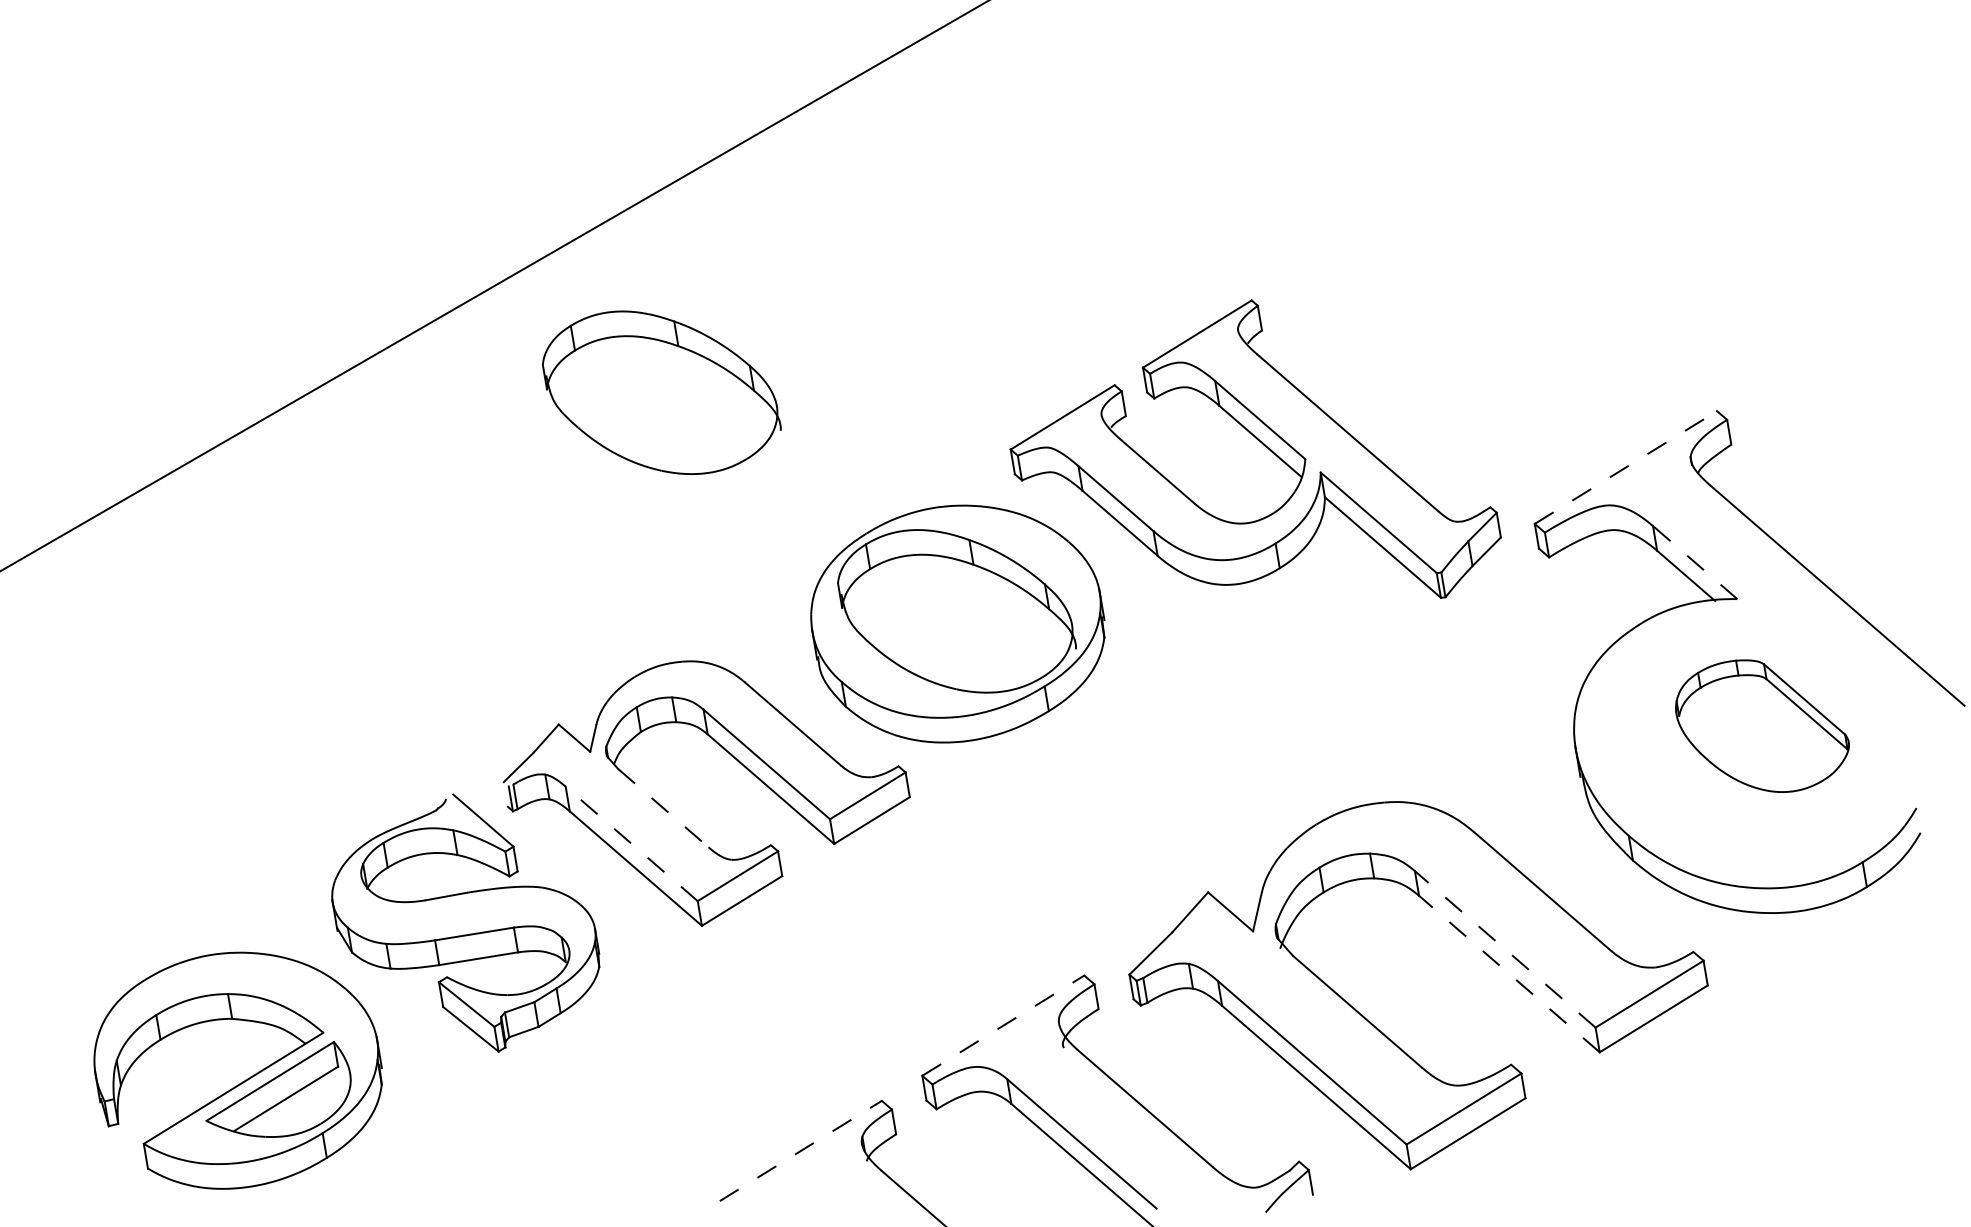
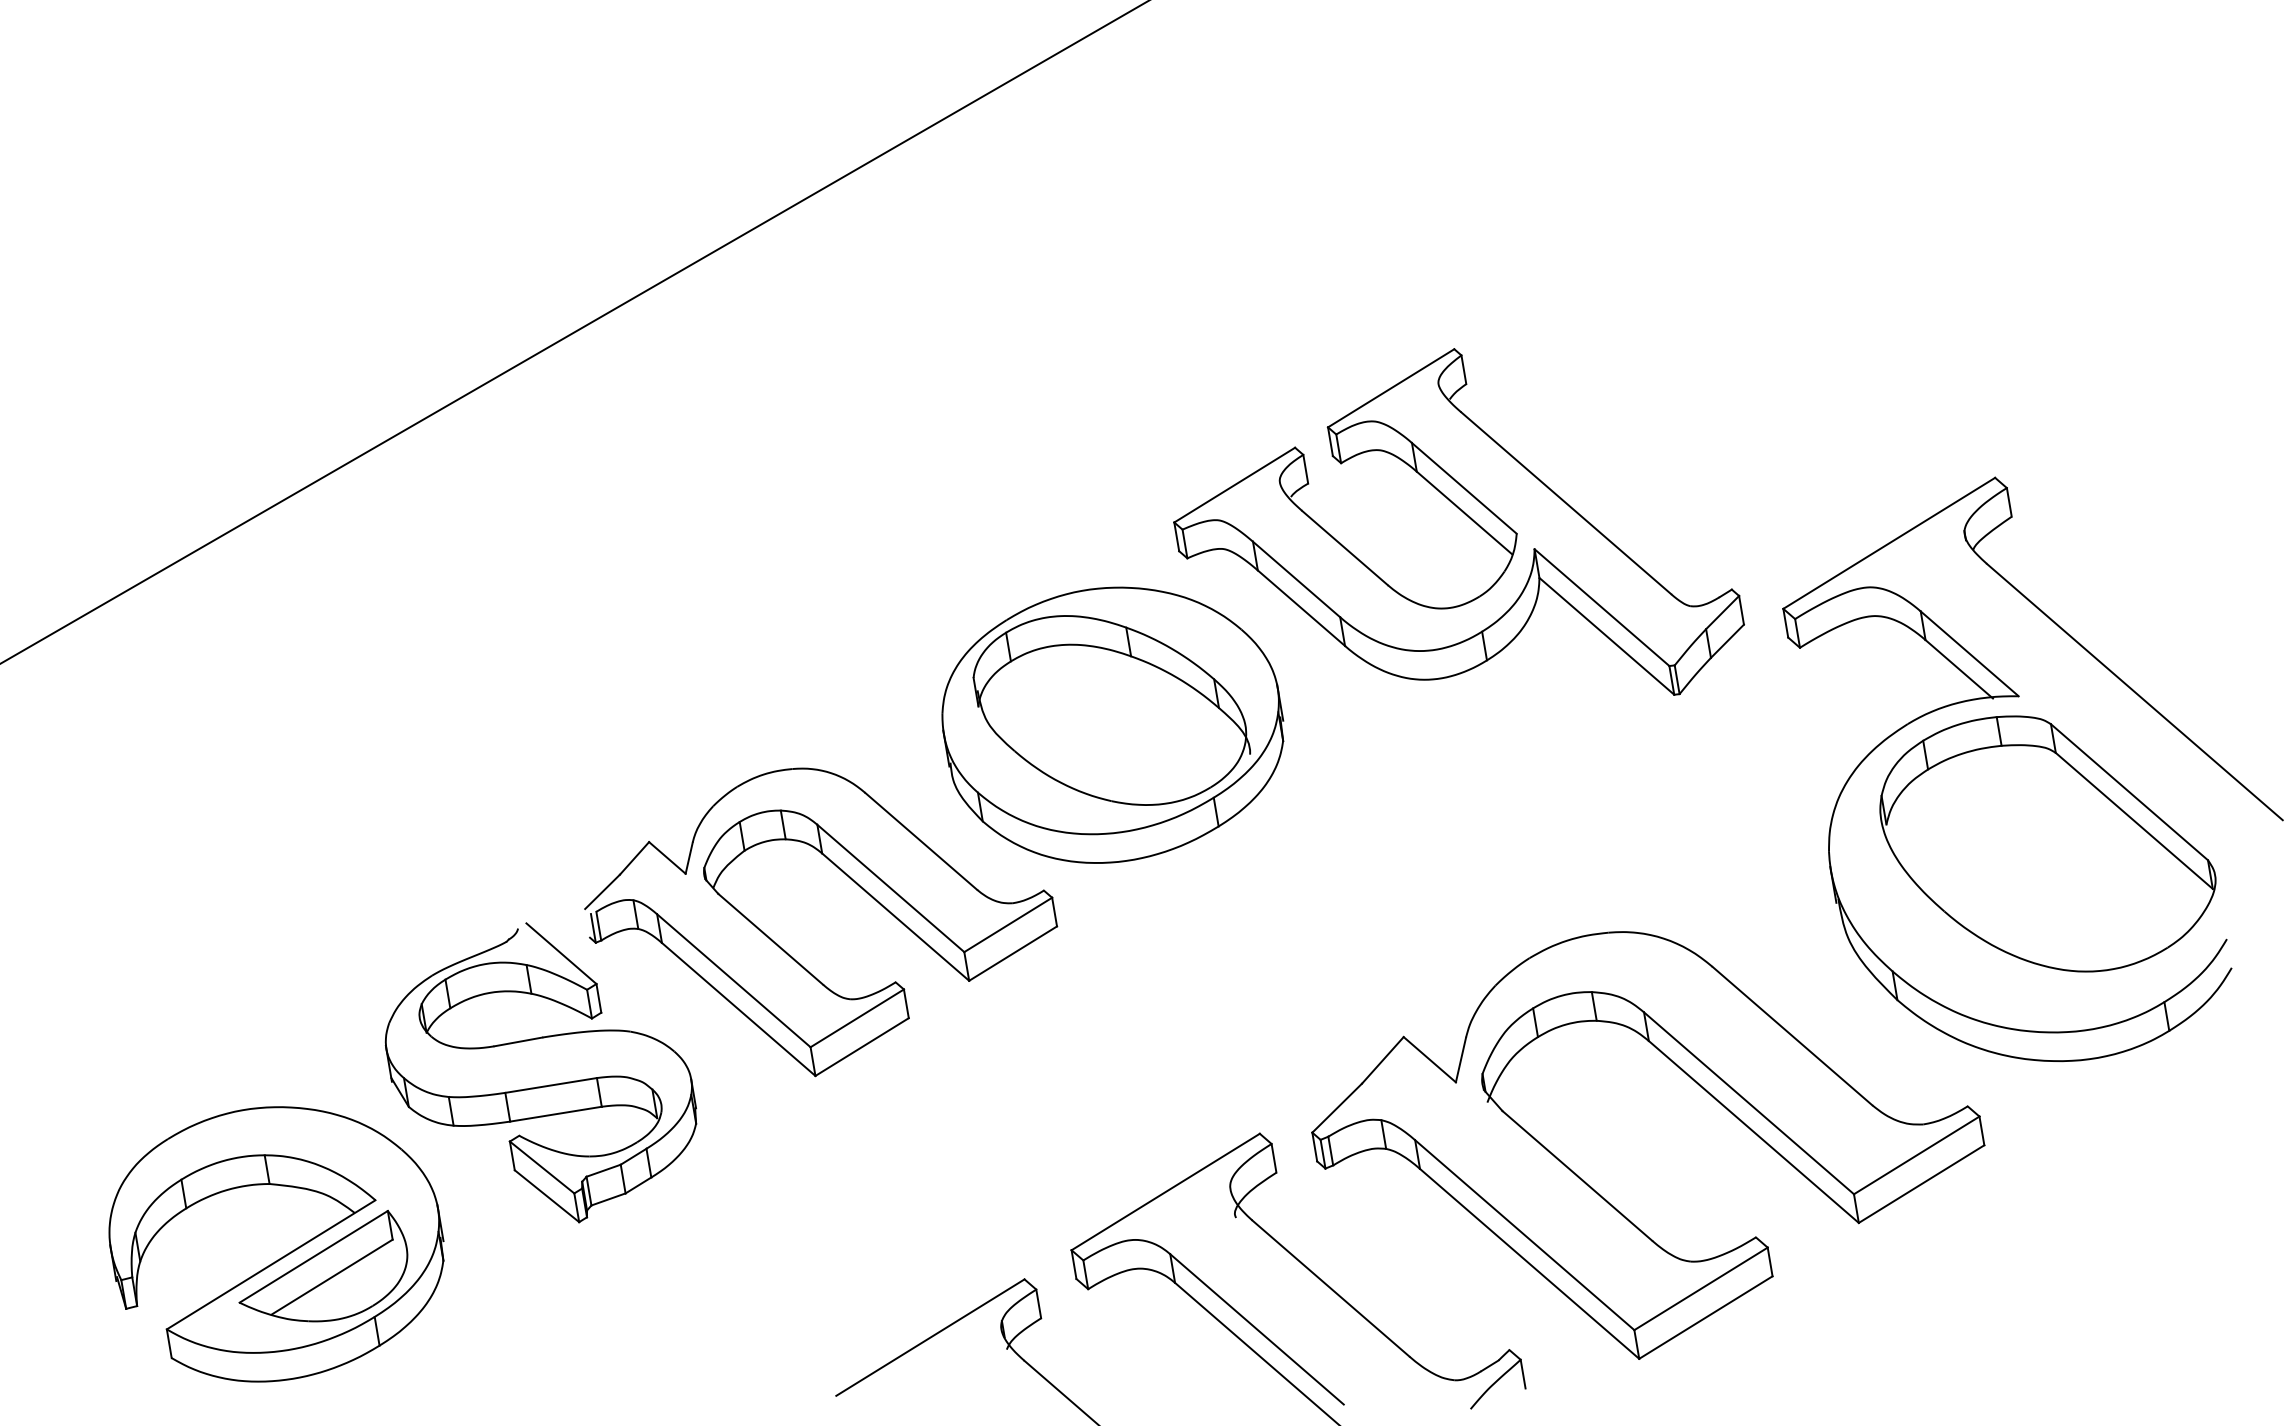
part: (661, 392) -> (768, 456), removed
line: (1626, 467) -> (1889, 543), dashed -> solid
line: (1694, 562) -> (1969, 653), dashed -> solid
part: (1762, 725) -> (2047, 843), size x1.67
line: (664, 808) -> (771, 939), dashed -> solid
line: (631, 843) -> (733, 980), dashed -> solid
line: (1505, 949) -> (1749, 1103), dashed -> solid
line: (1509, 974) -> (1753, 1132), dashed -> solid
line: (1003, 1026) -> (1165, 1192), dashed -> solid
line: (800, 1150) -> (930, 1337), dashed -> solid

